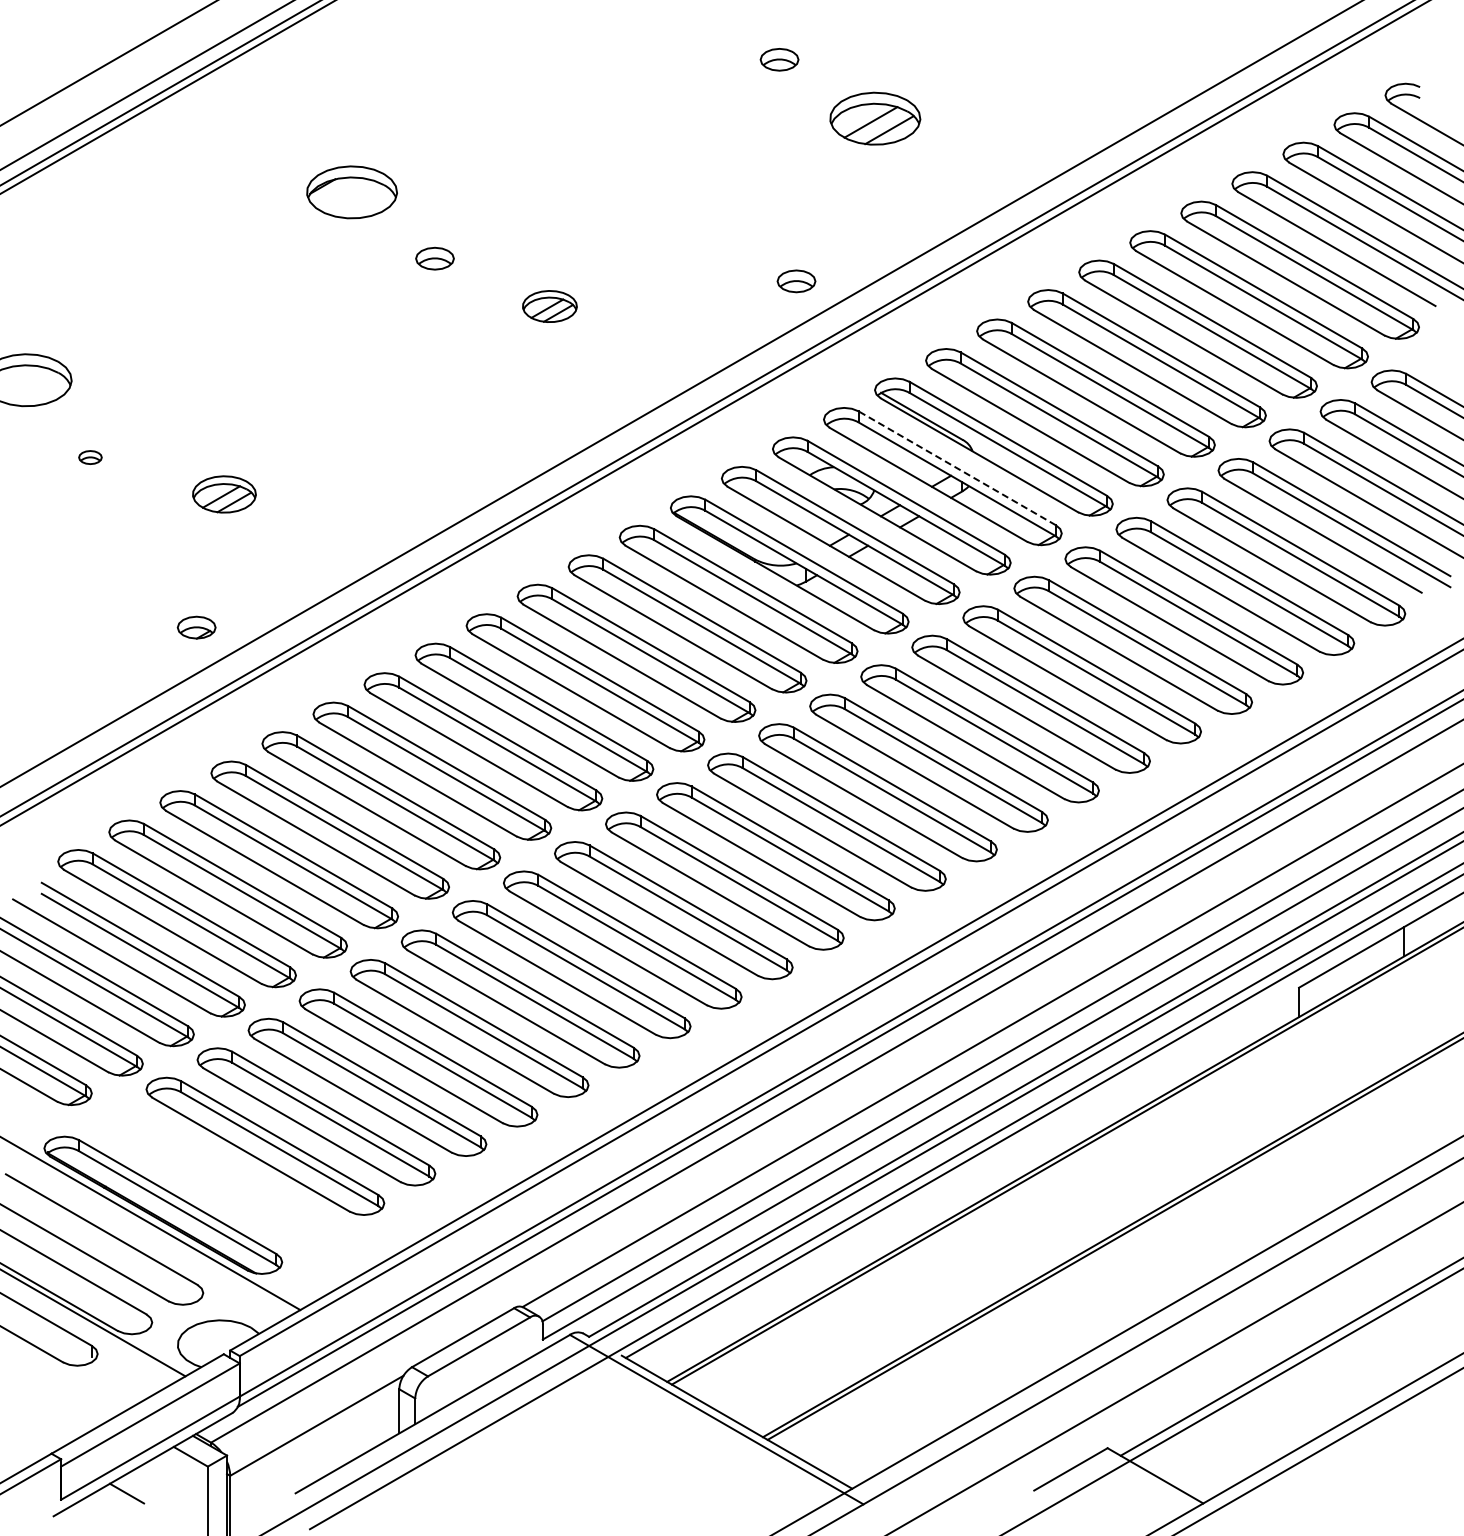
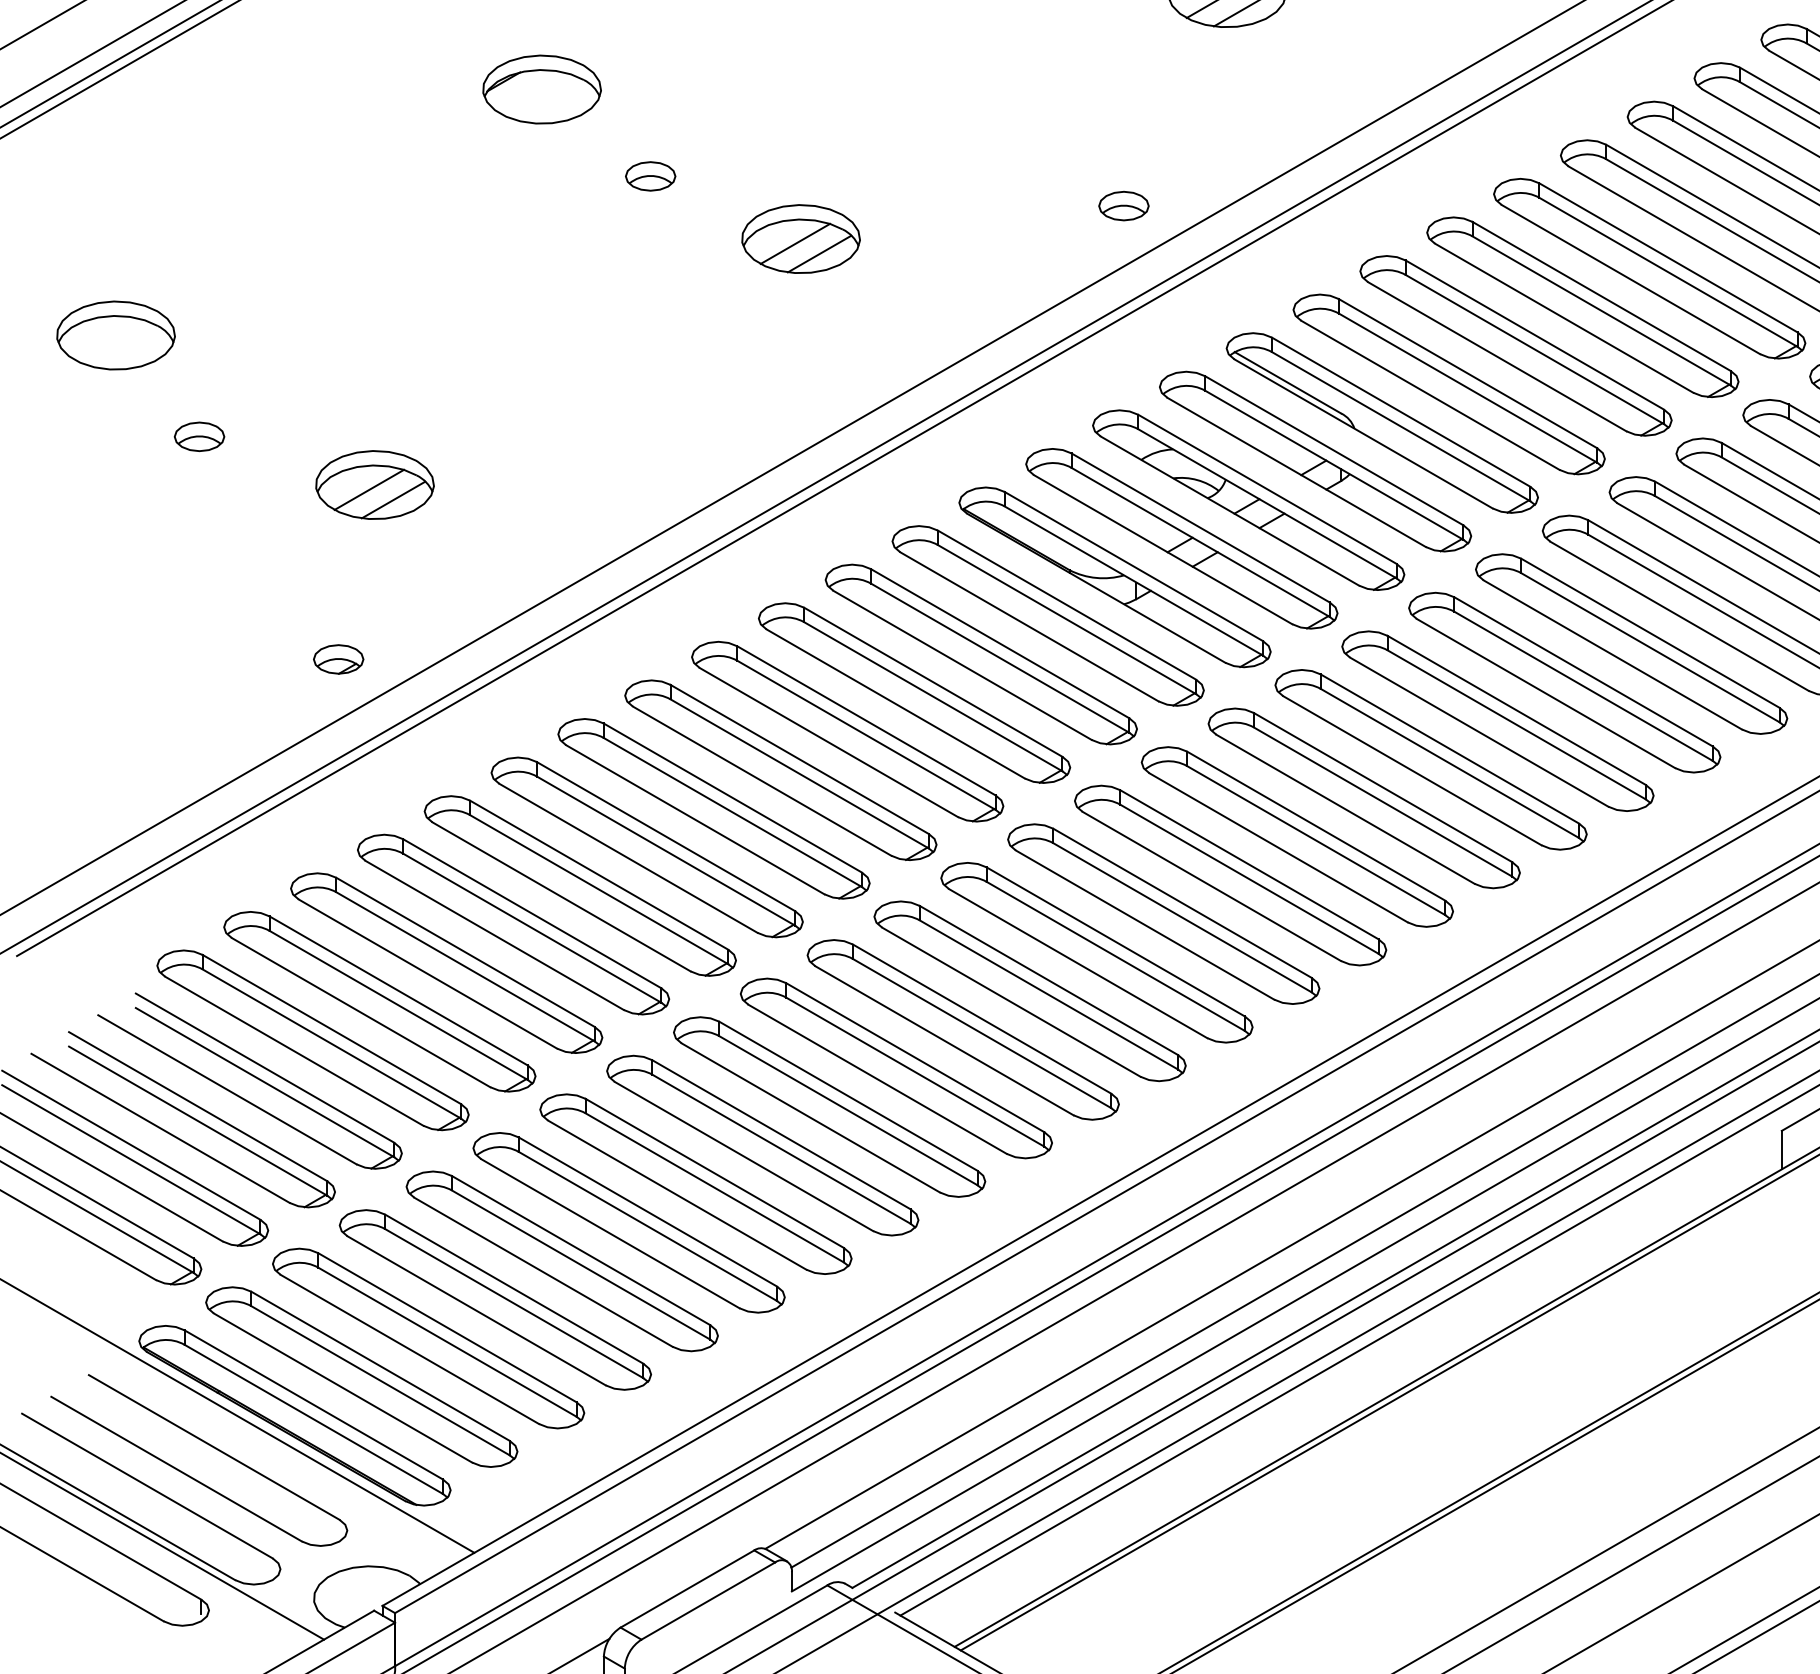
part: (549, 306) -> (800, 238), size x1.67
part: (90, 457) -> (199, 436), size x1.67
line: (957, 468) -> (1334, 451), dashed -> solid
part: (224, 494) -> (375, 485), size x1.43
part: (214, 1175) -> (361, 1376), added

